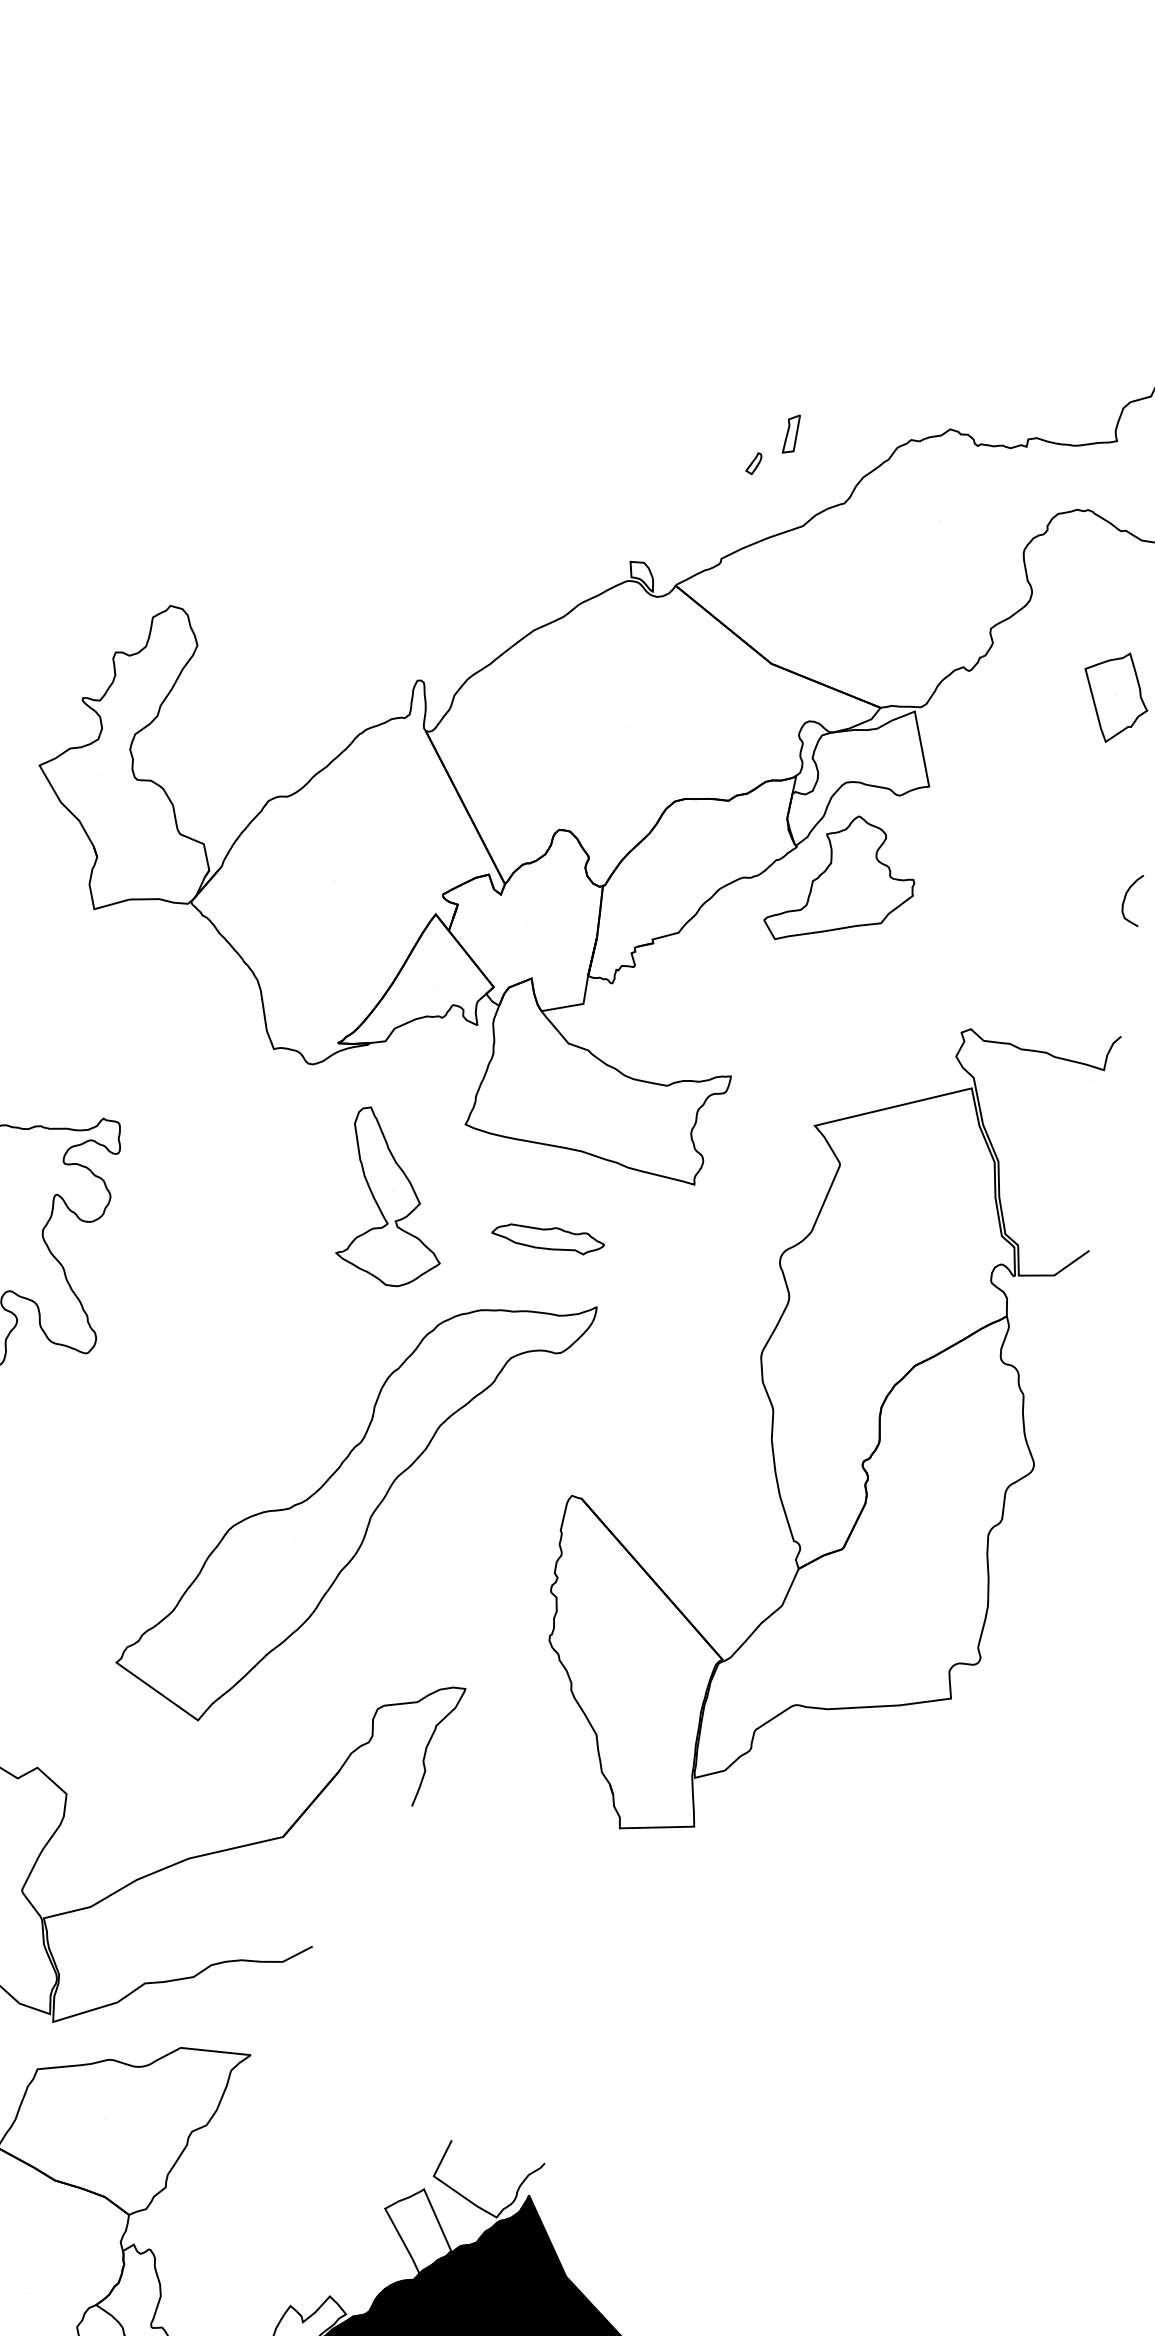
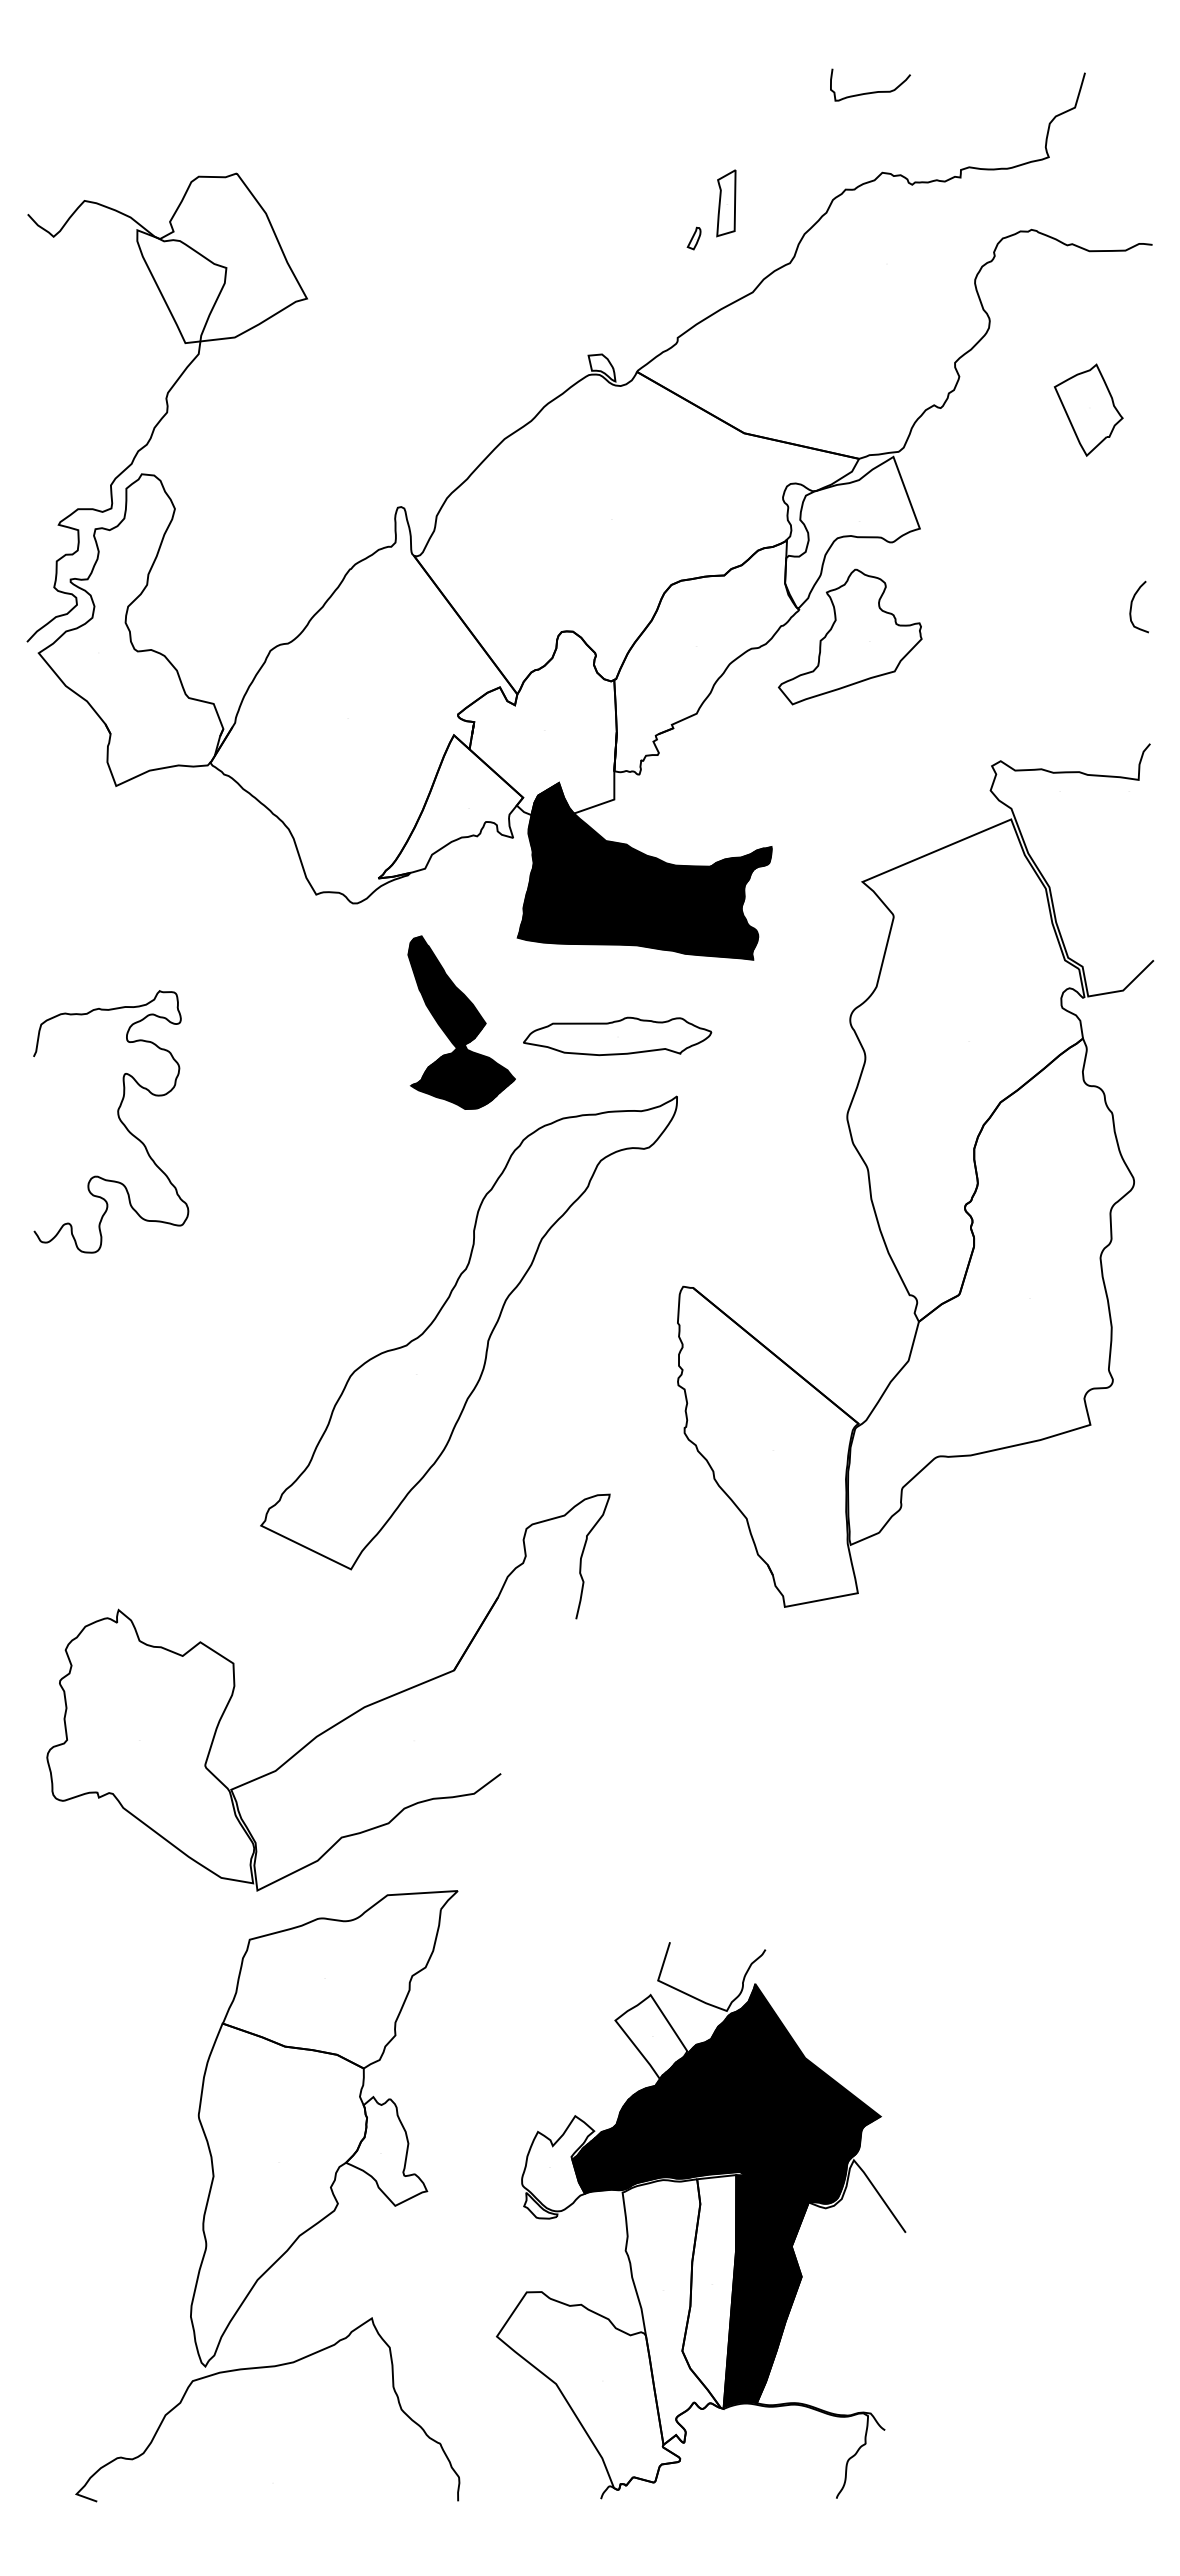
curve: (953, 347) -> (872, 91), added
part: (791, 434) -> (726, 203), size x1.67
part: (205, 543) -> (166, 407), added
hatch: (601, 1079) -> (644, 871), added
hatch: (396, 1198) -> (461, 1022), added
part: (547, 1238) -> (617, 1036), size x1.67

